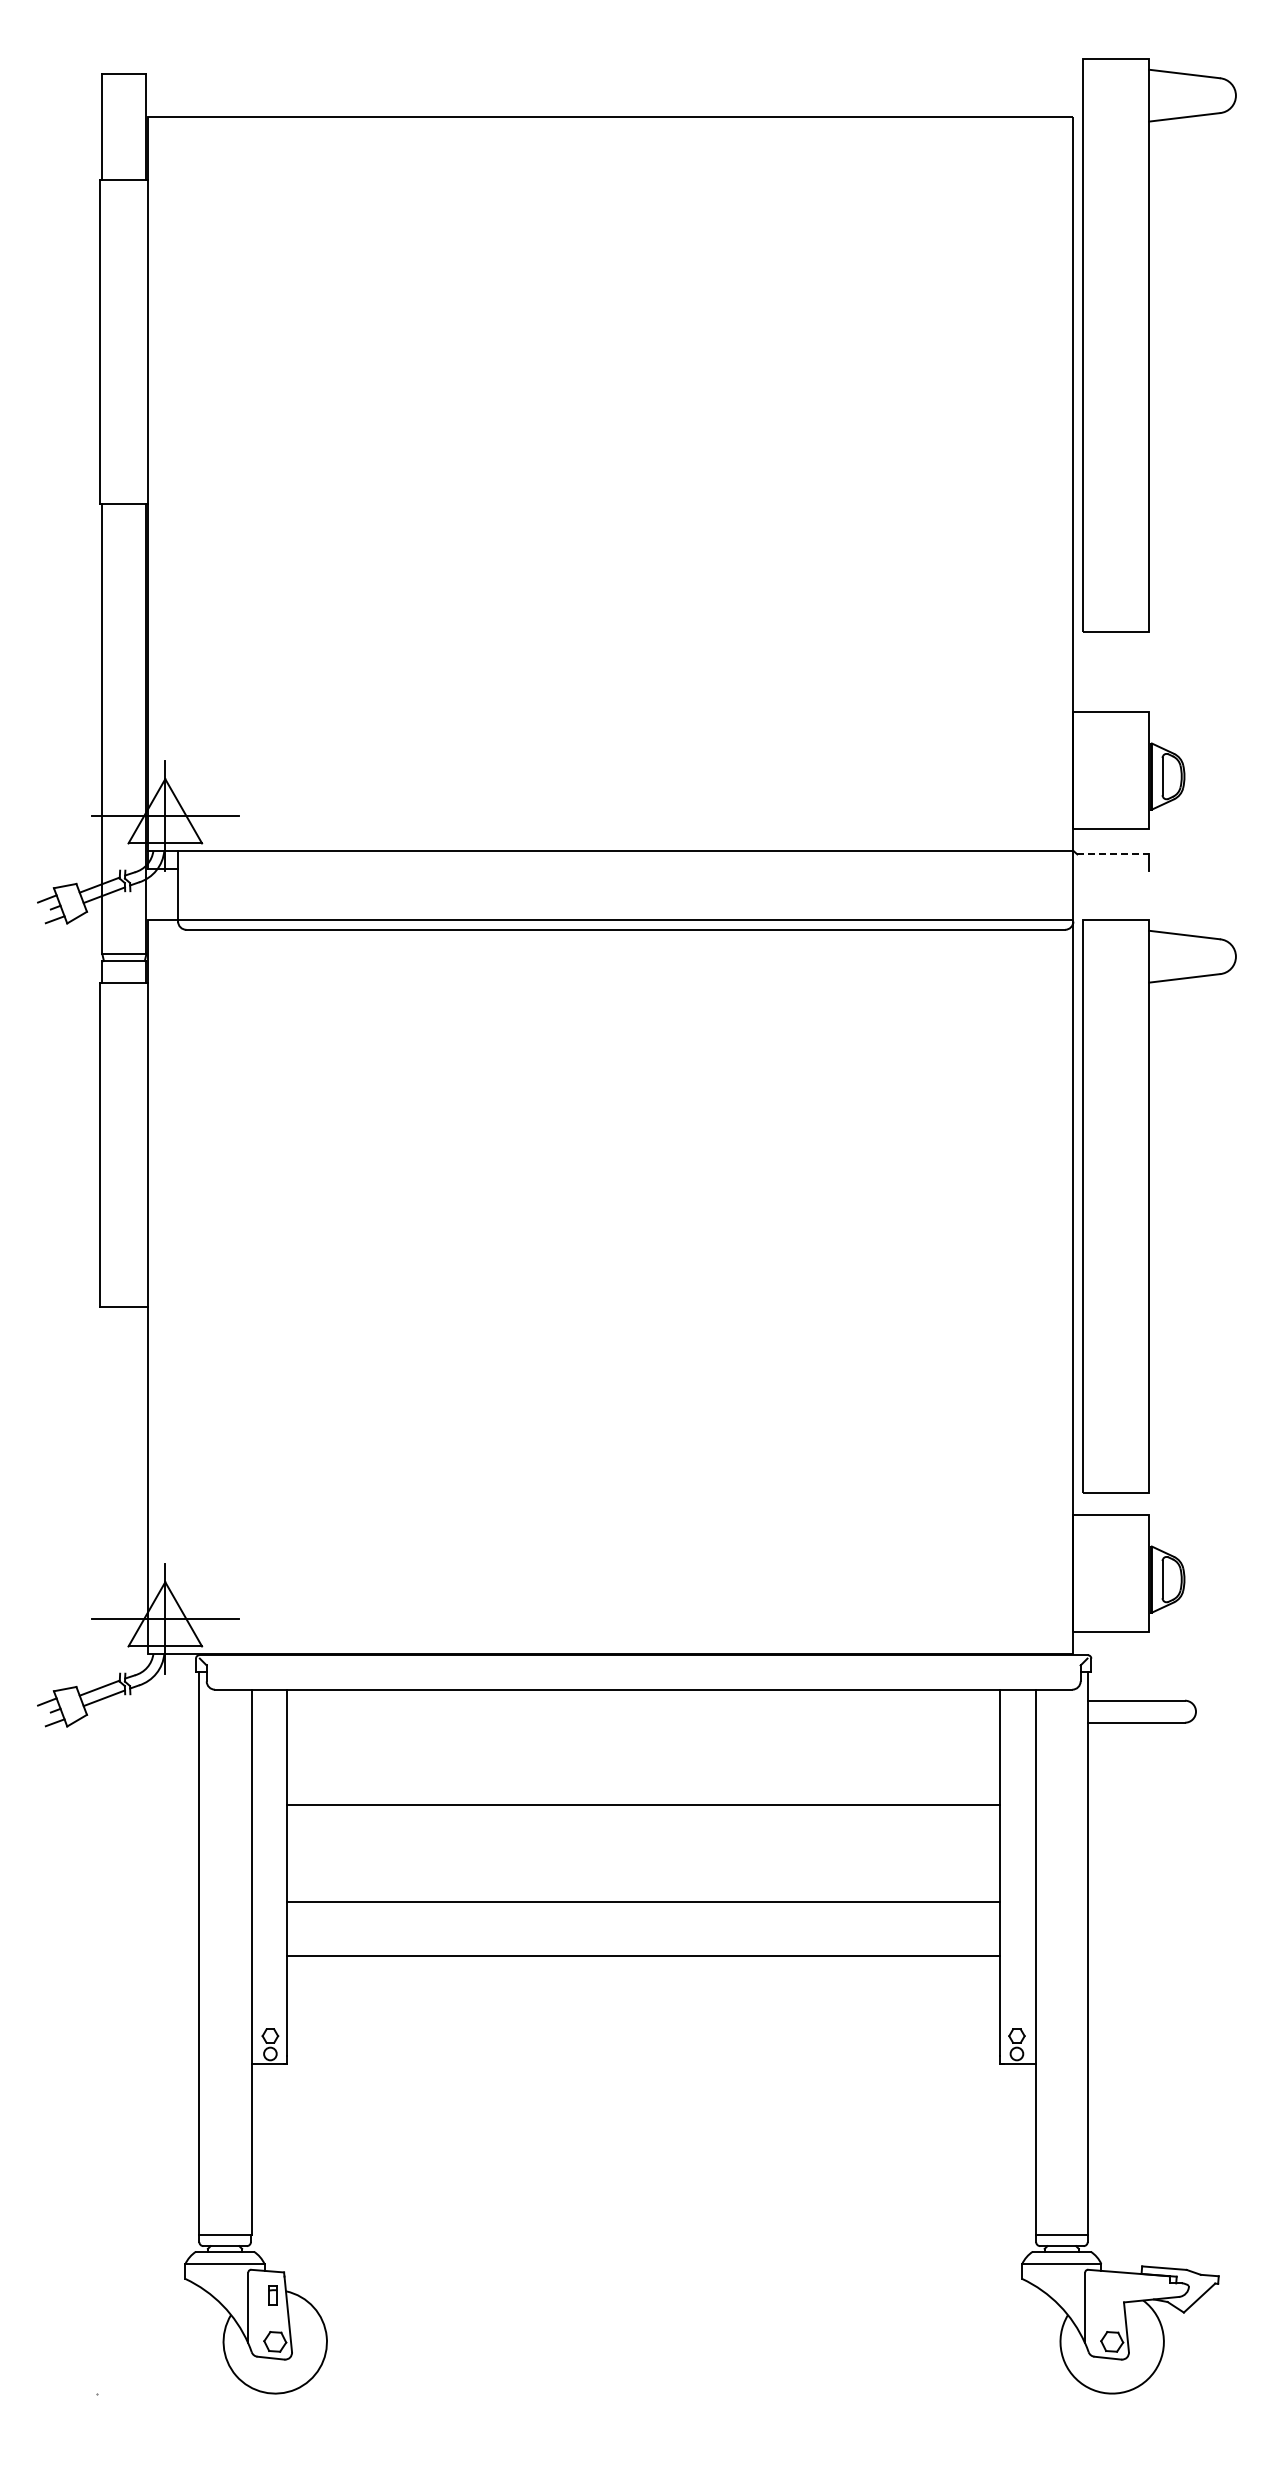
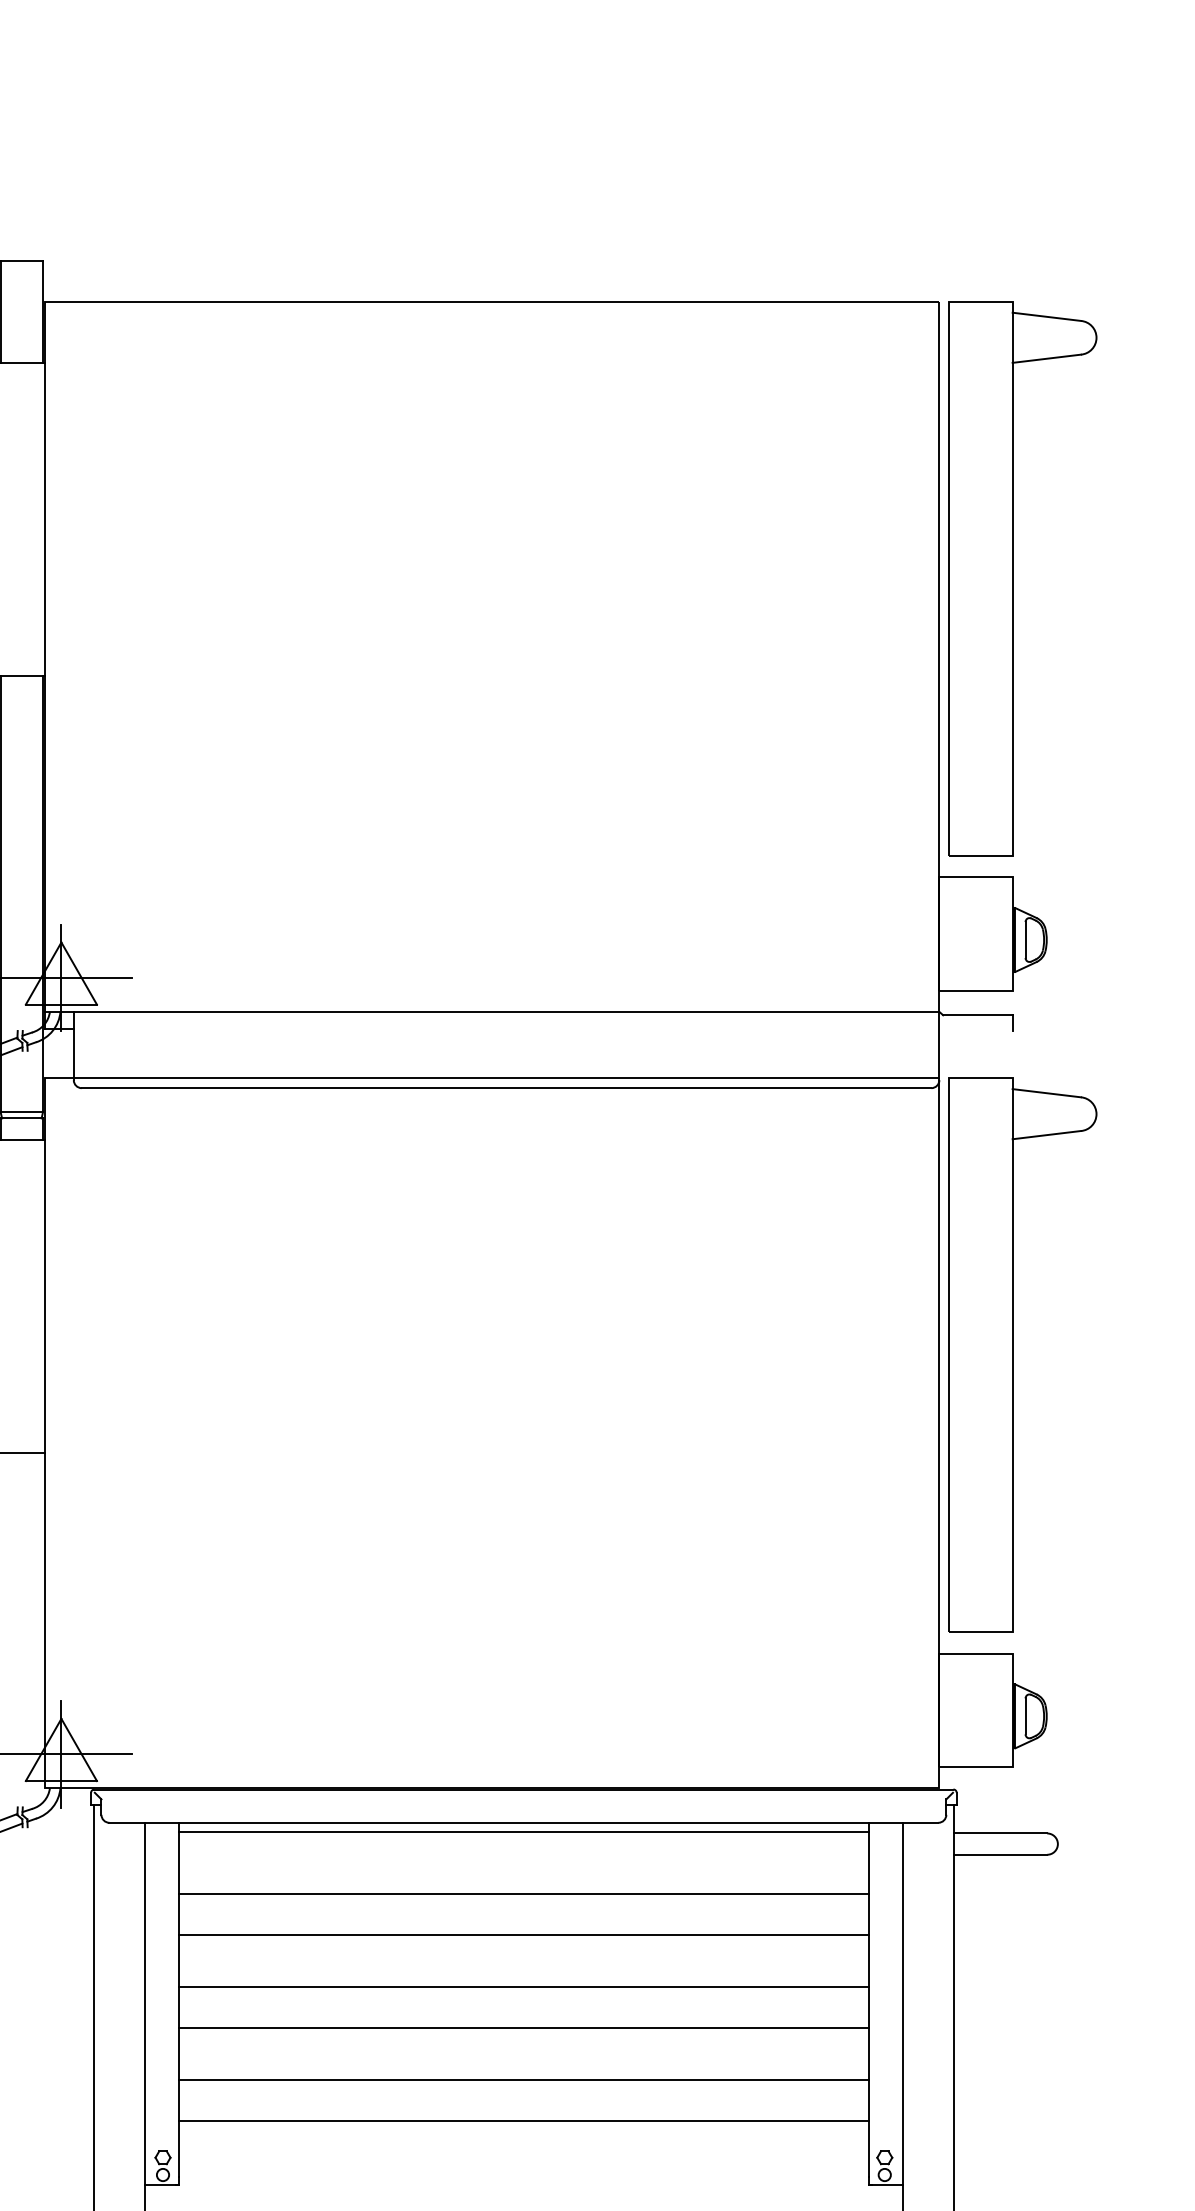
part: (1149, 345) -> (1012, 579), moved
line: (1113, 854) -> (978, 1015), dashed -> solid
line: (643, 1699) -> (523, 1832), added
line: (643, 1762) -> (523, 1893), added
line: (643, 1859) -> (523, 1986), added
line: (643, 1998) -> (523, 2121), added

